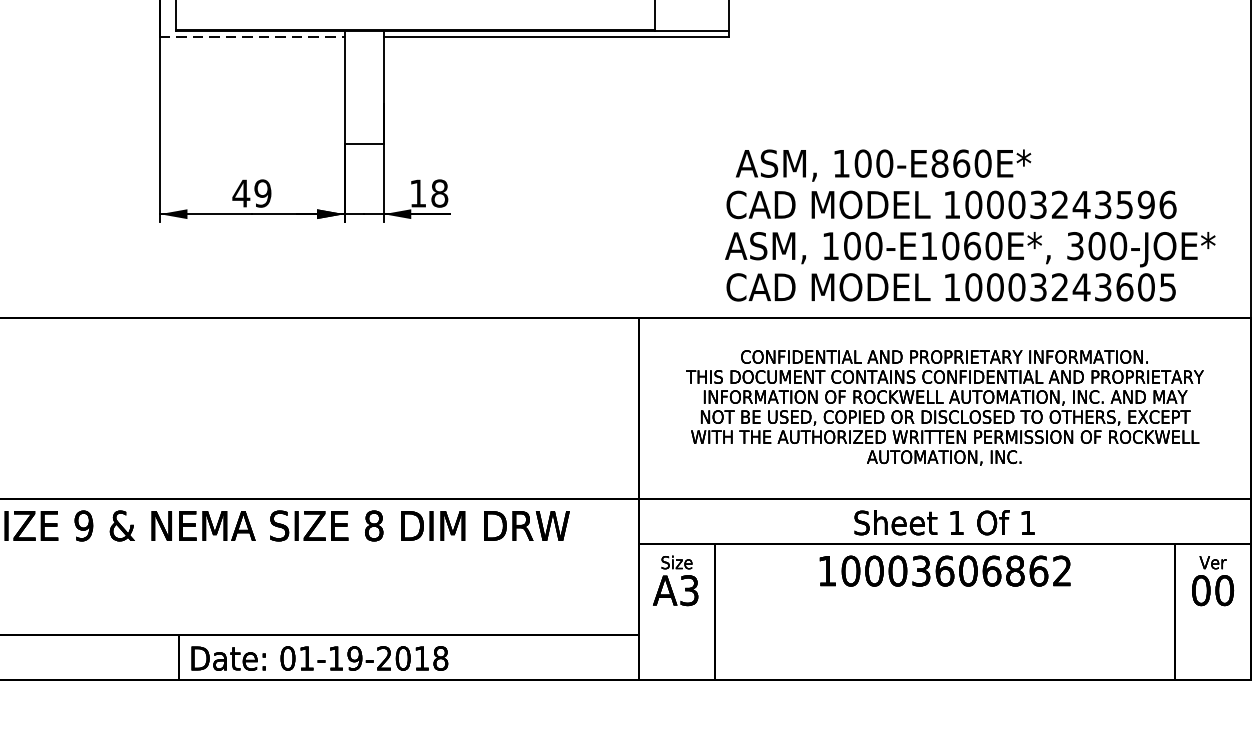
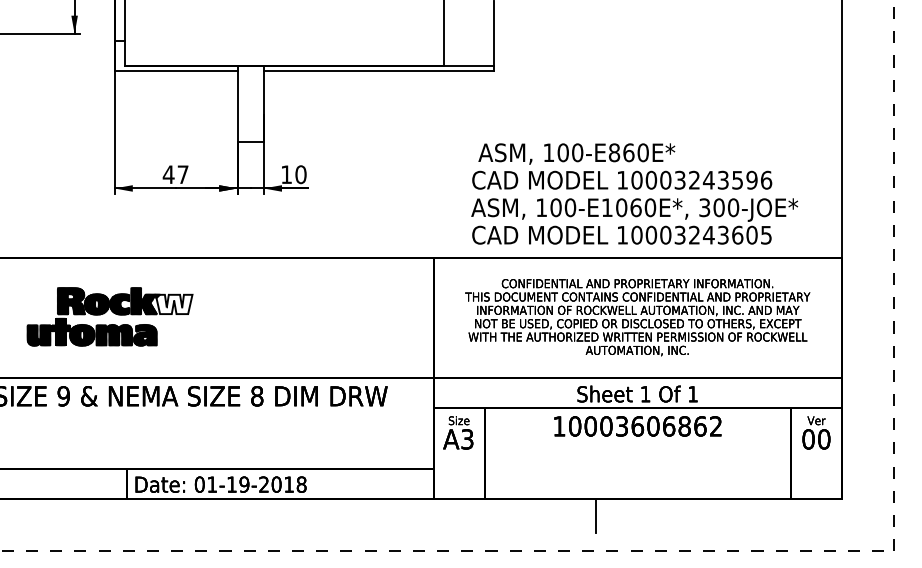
line: (252, 37) -> (176, 70), dashed -> solid
text: (261, 193) -> (182, 174), 49 -> 47
text: (439, 193) -> (300, 174), 18 -> 10
text: (970, 224) -> (634, 193), moved
part: (152, 406) -> (109, 316), added
line: (881, 704) -> (595, 515), added

